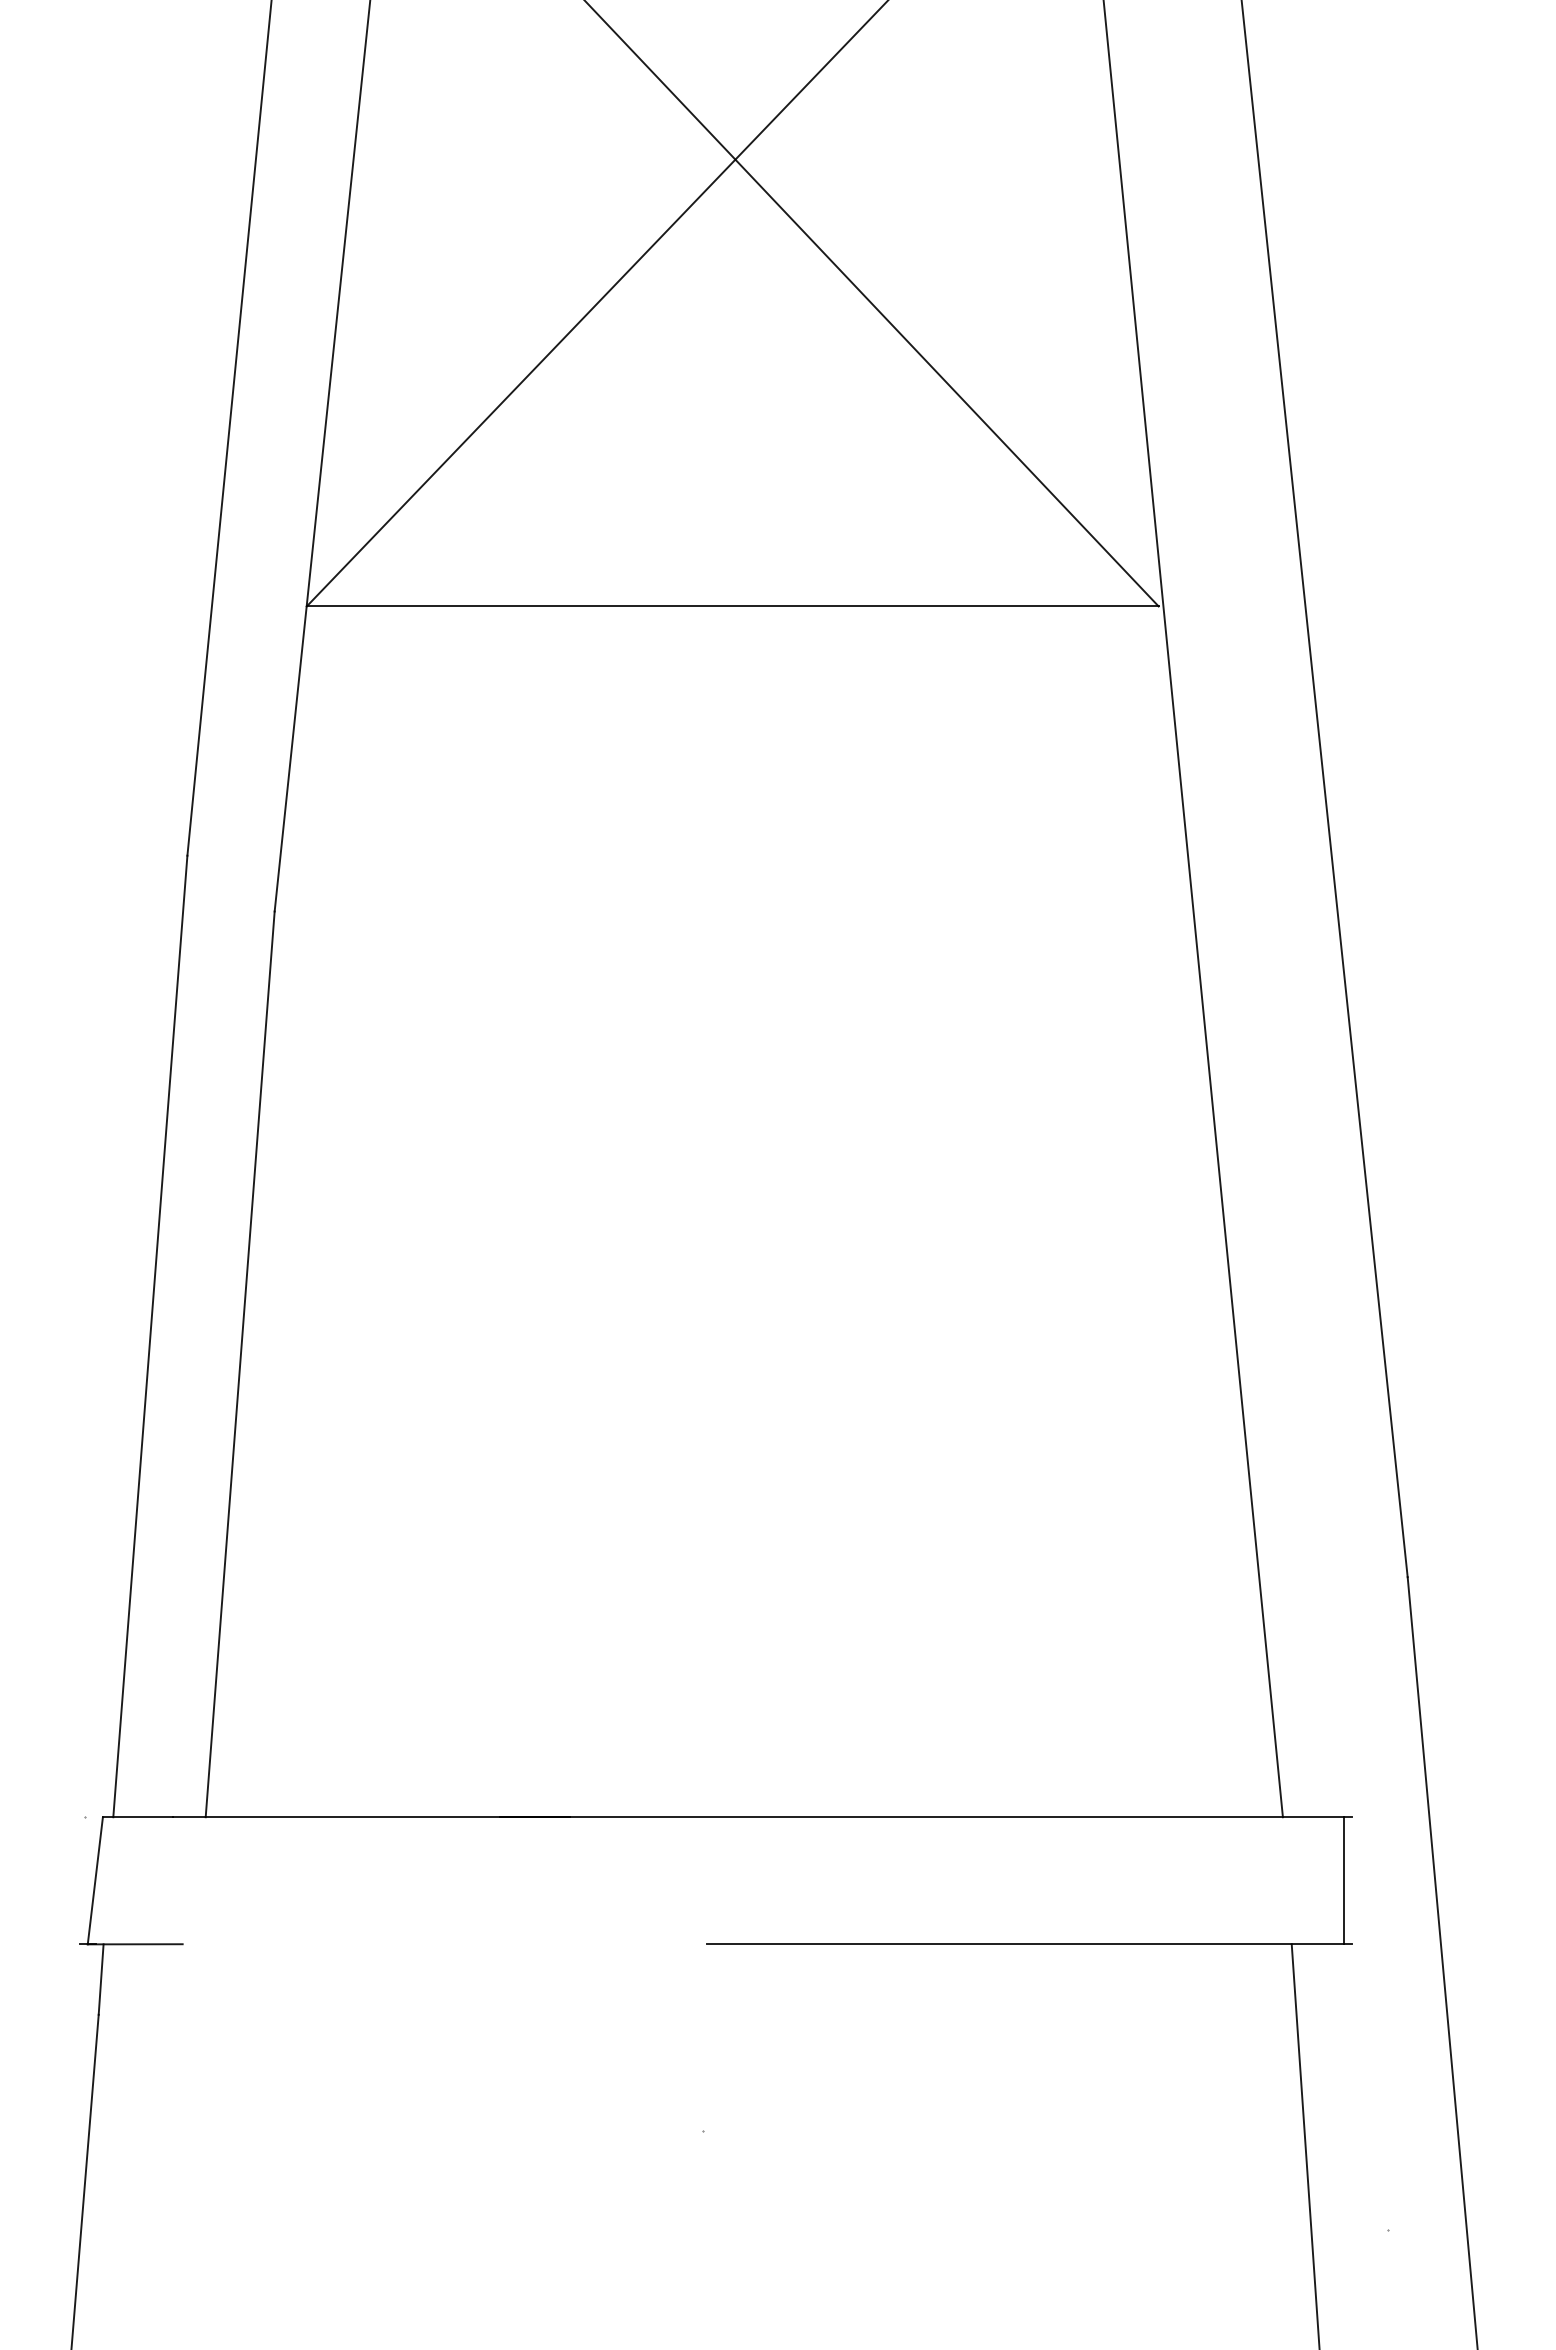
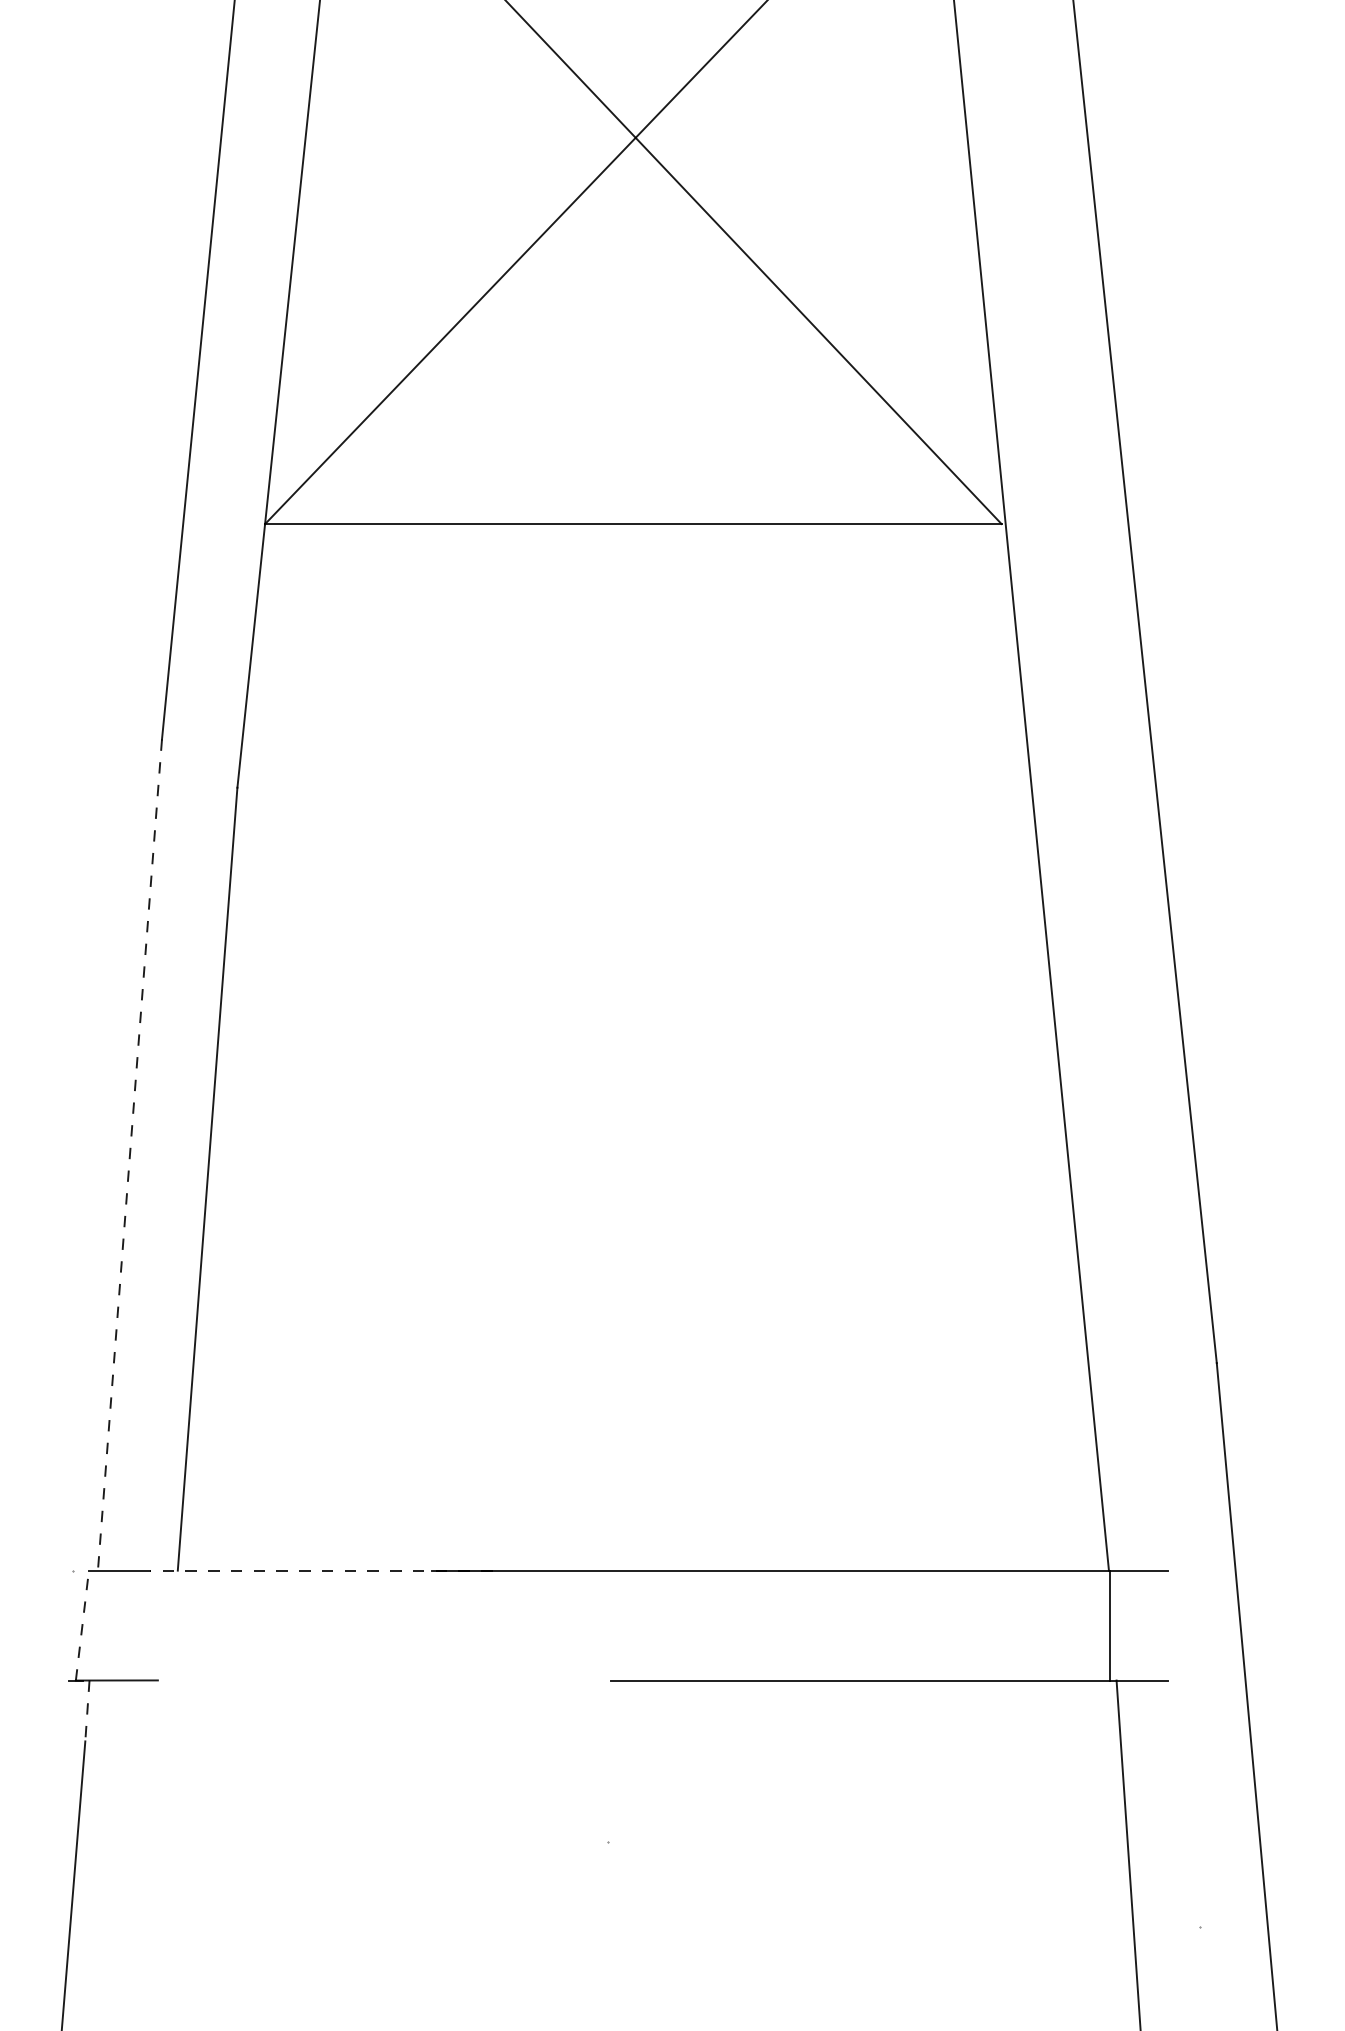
line: (150, 1336) -> (130, 1155), solid -> dashed
line: (371, 1817) -> (321, 1570), solid -> dashed
line: (95, 1880) -> (82, 1625), solid -> dashed
line: (1343, 1880) -> (1109, 1625), moved
line: (101, 1980) -> (87, 1711), solid -> dashed

